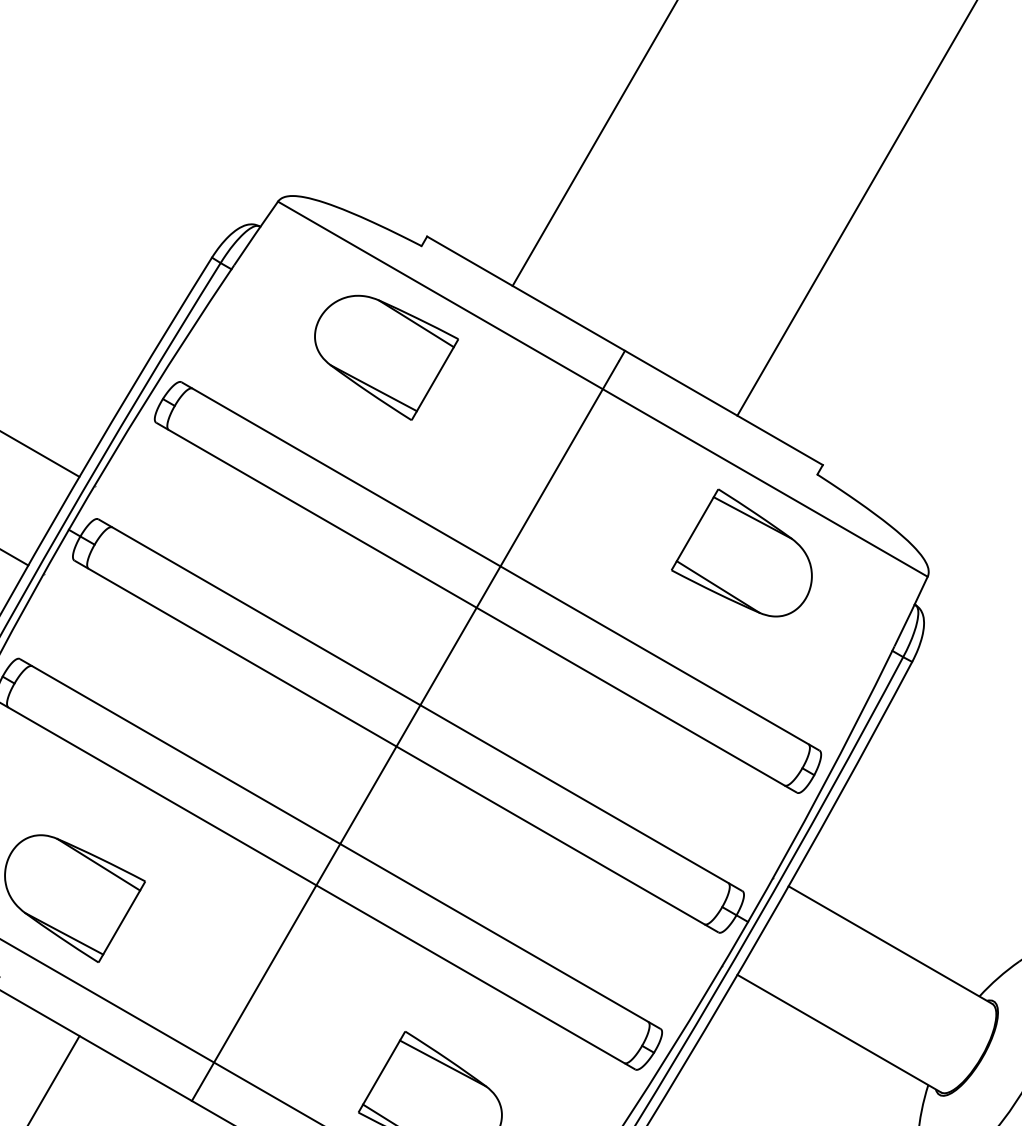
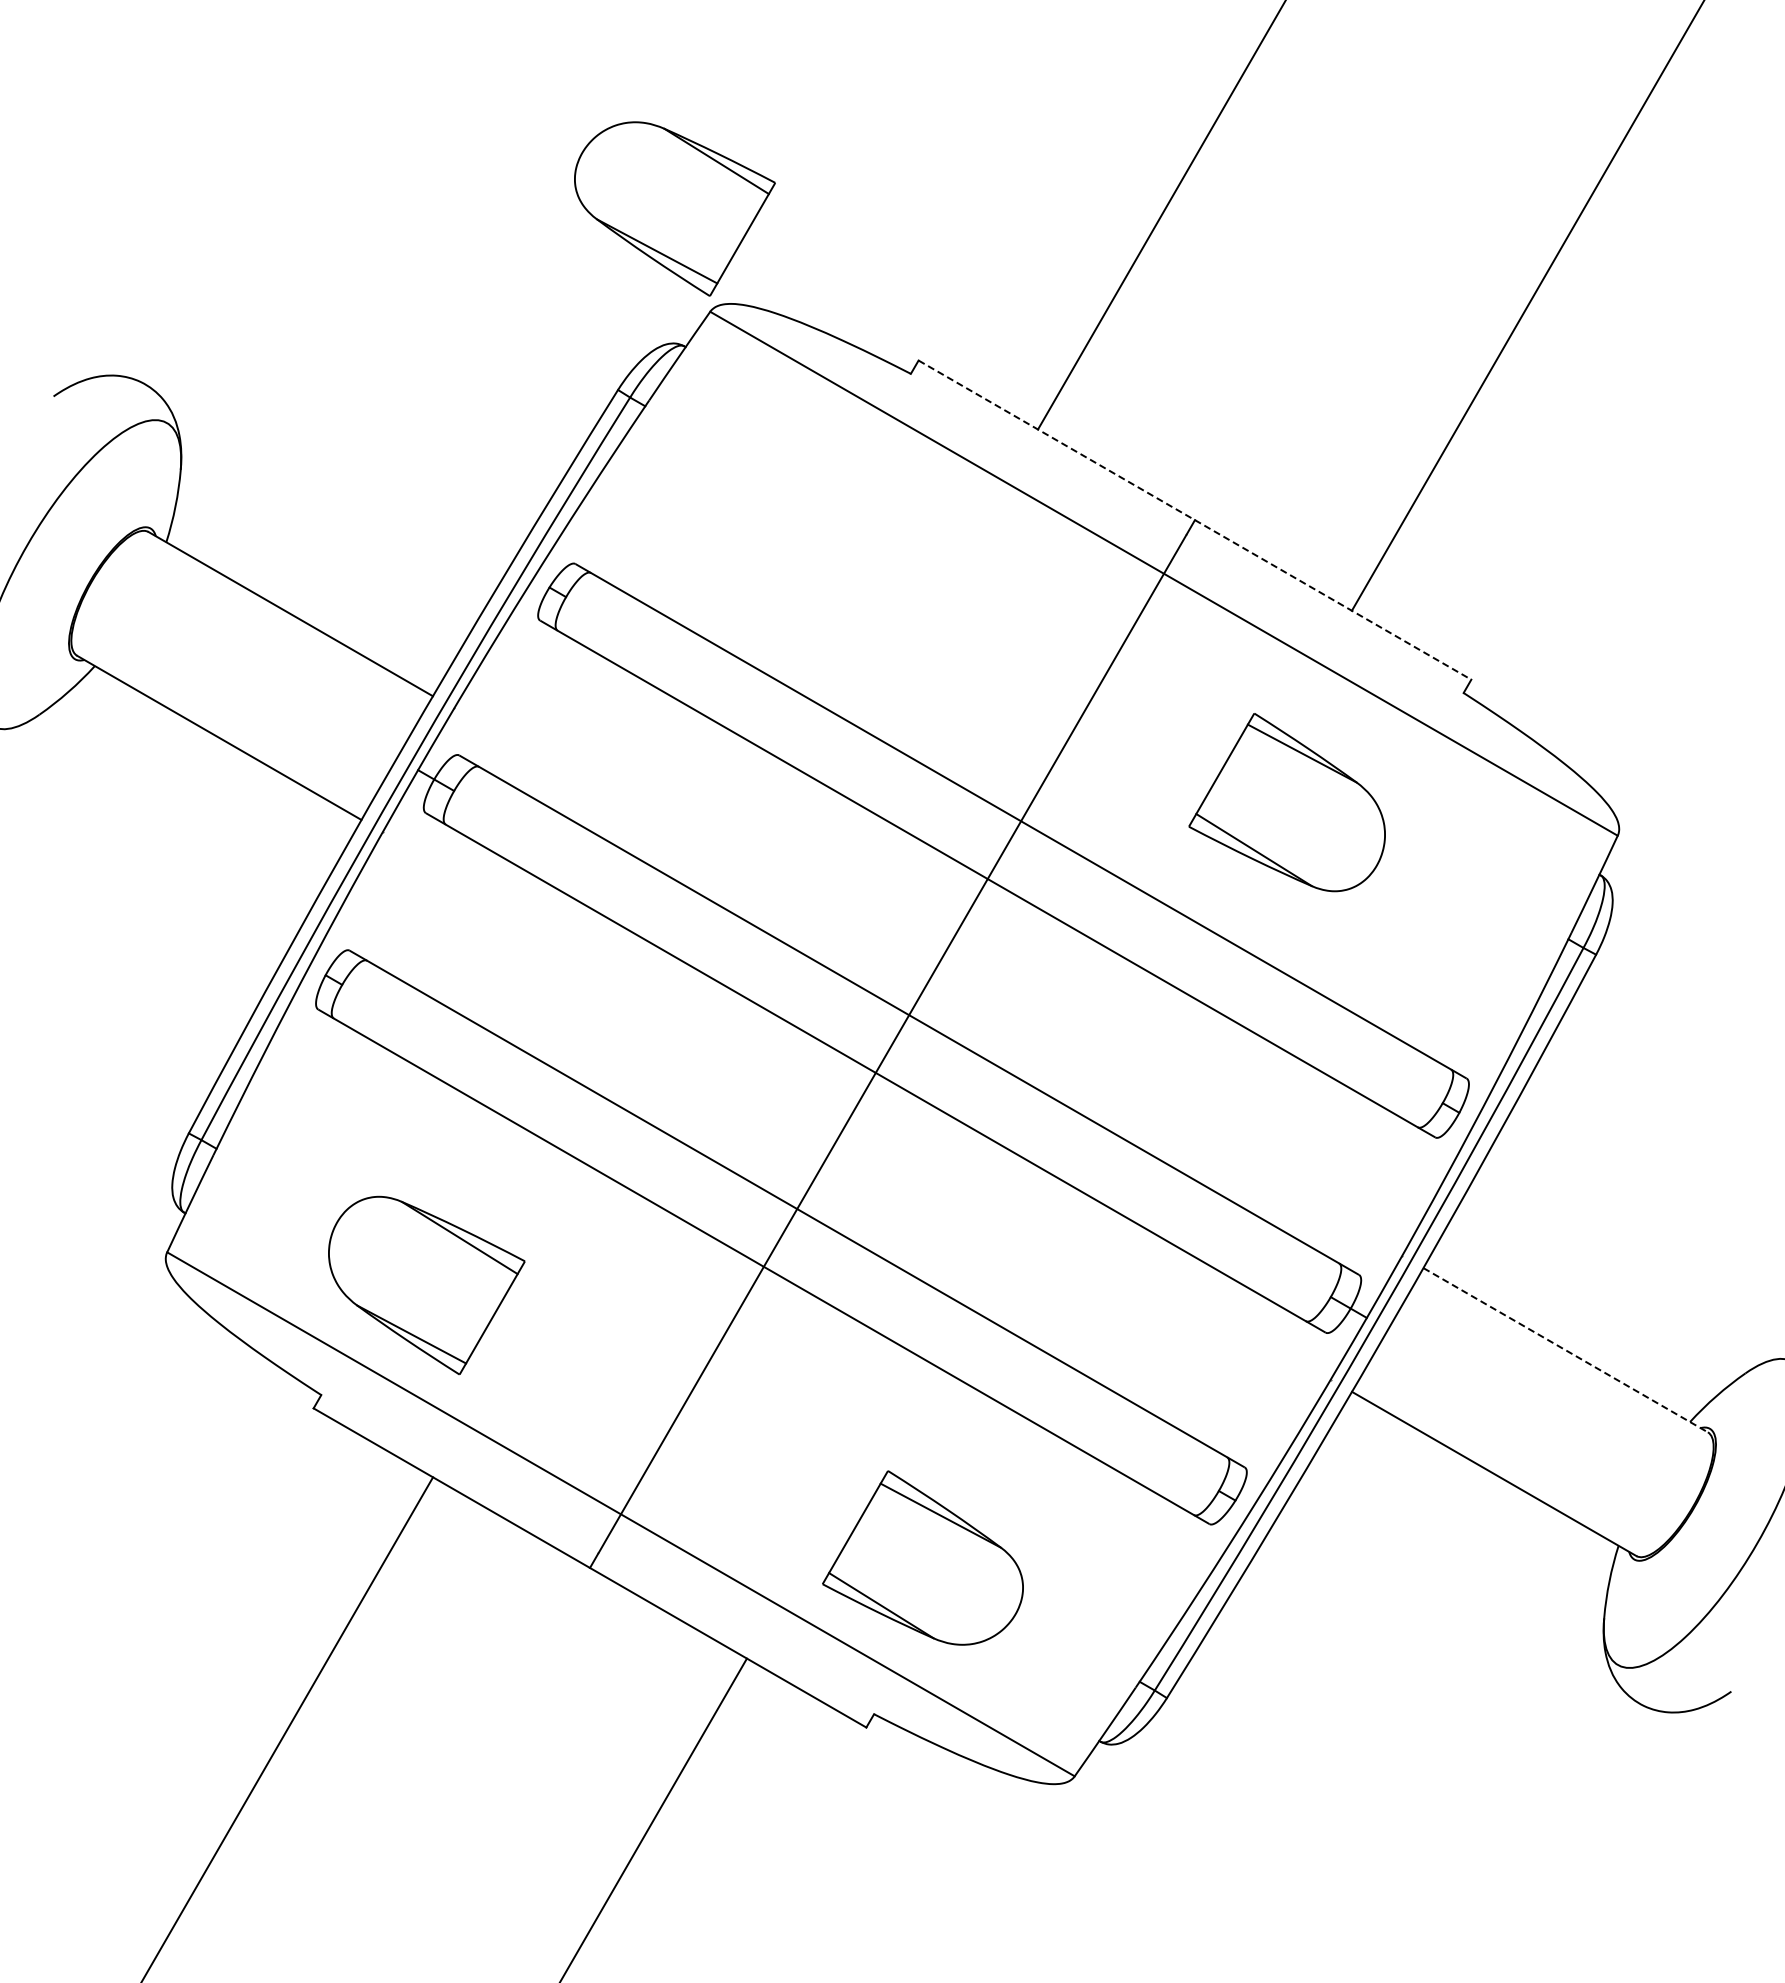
line: (625, 351) -> (1195, 520), solid -> dashed
part: (386, 357) -> (674, 208), moved
part: (741, 552) -> (1286, 802), moved
line: (890, 945) -> (1566, 1350), solid -> dashed

